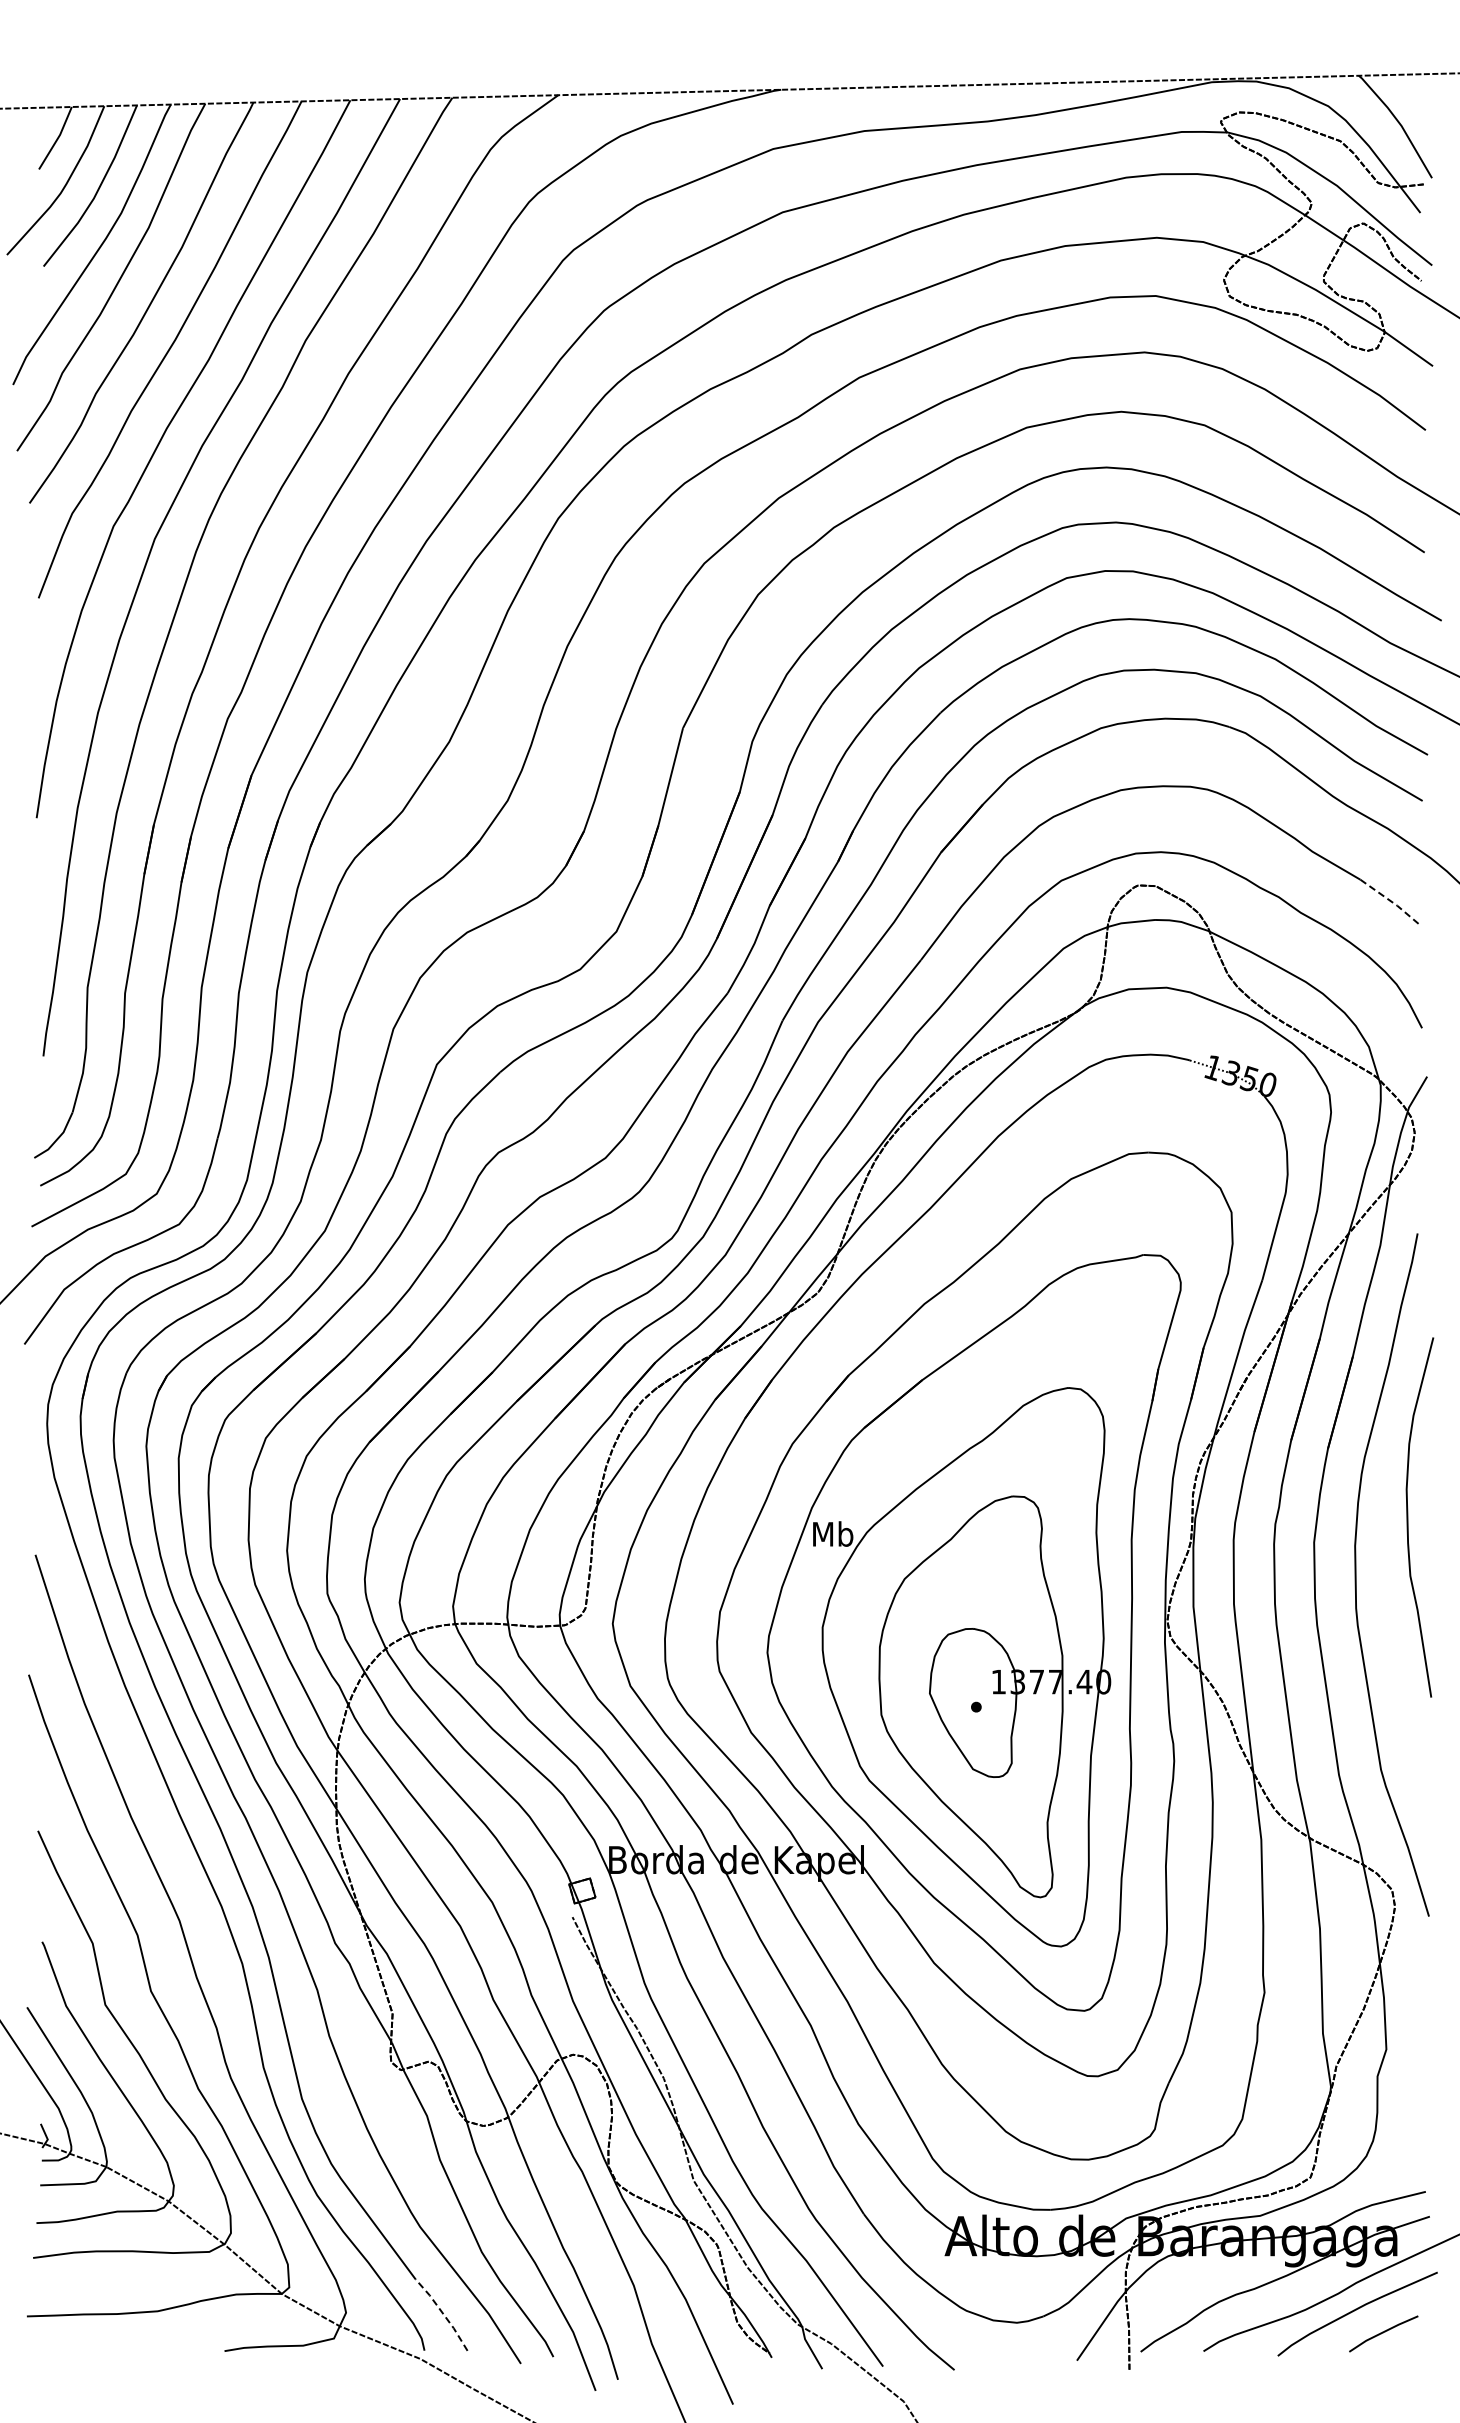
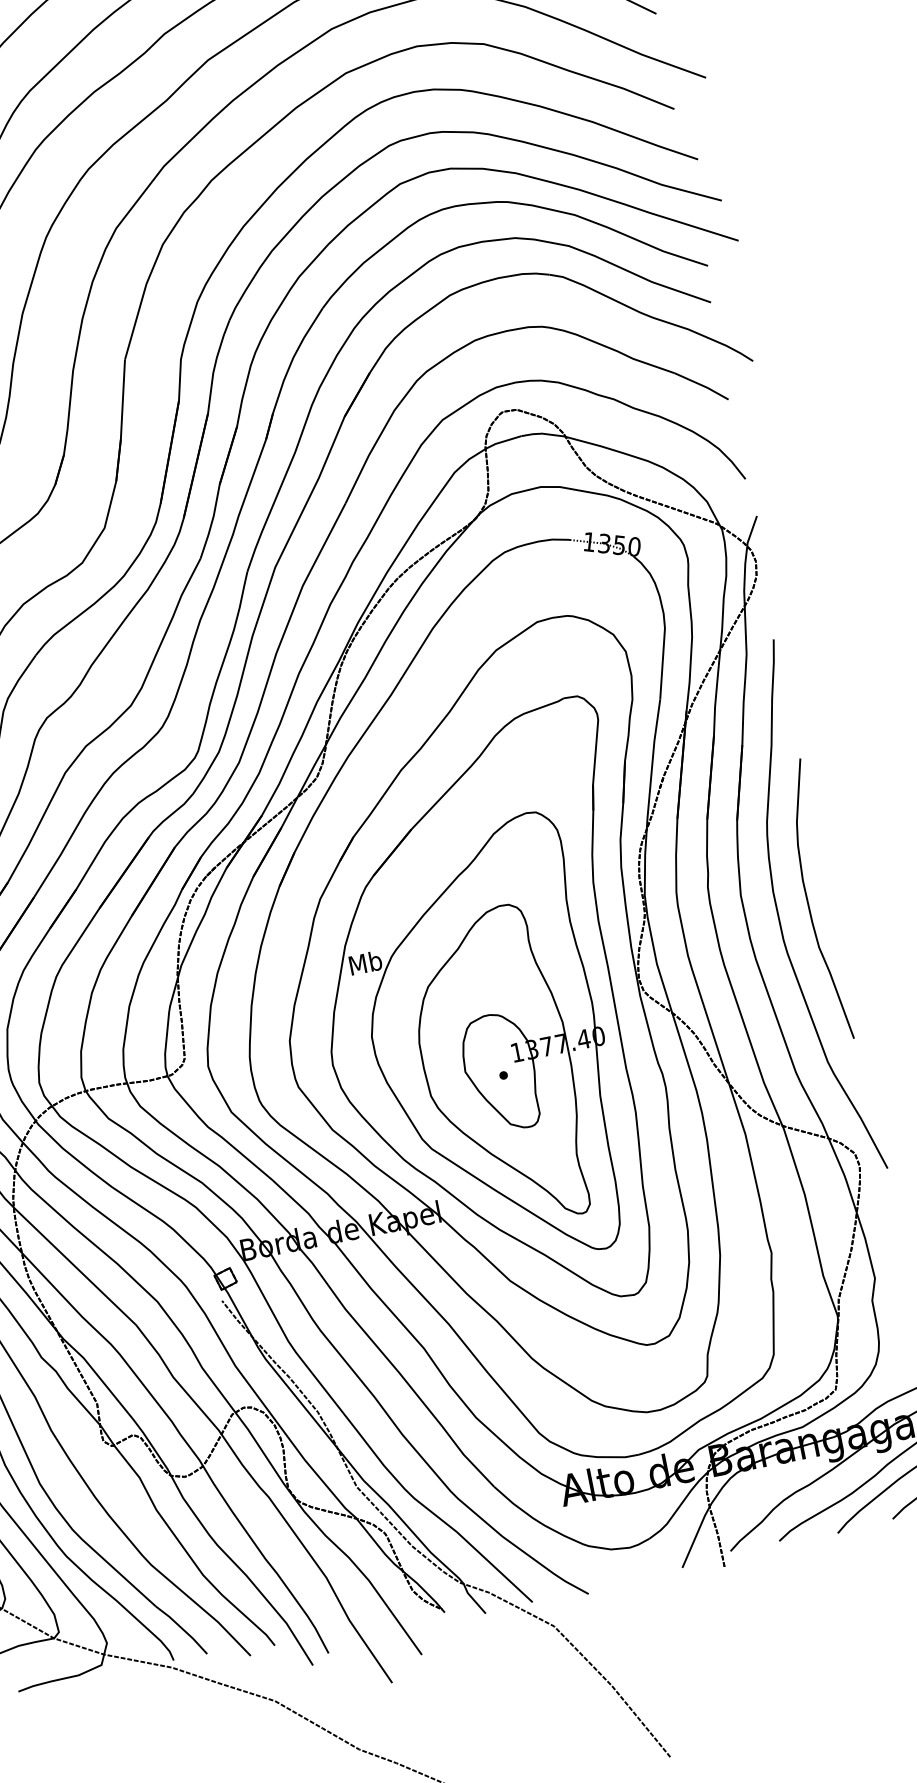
line: (1391, 901) -> (702, 385), dashed -> solid
curve: (1408, 1517) -> (808, 902), moved
line: (443, 2313) -> (182, 1628), dashed -> solid

